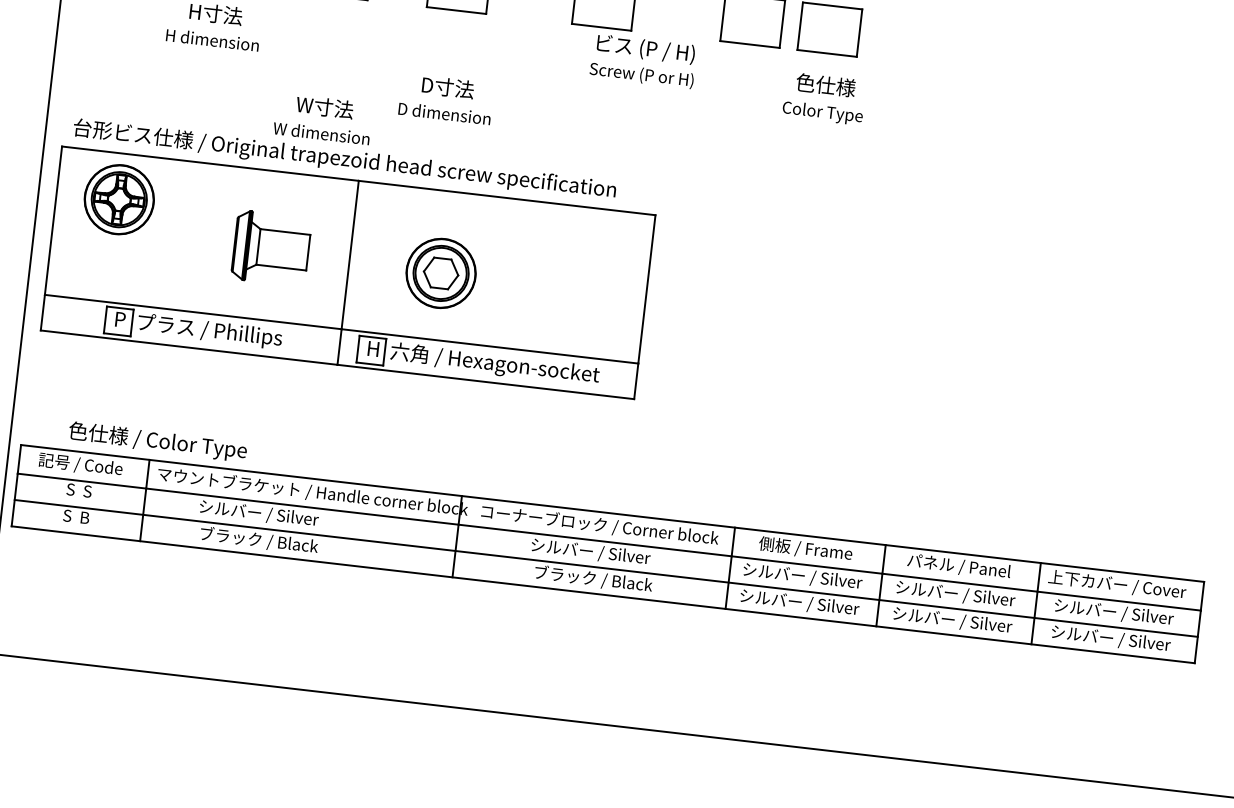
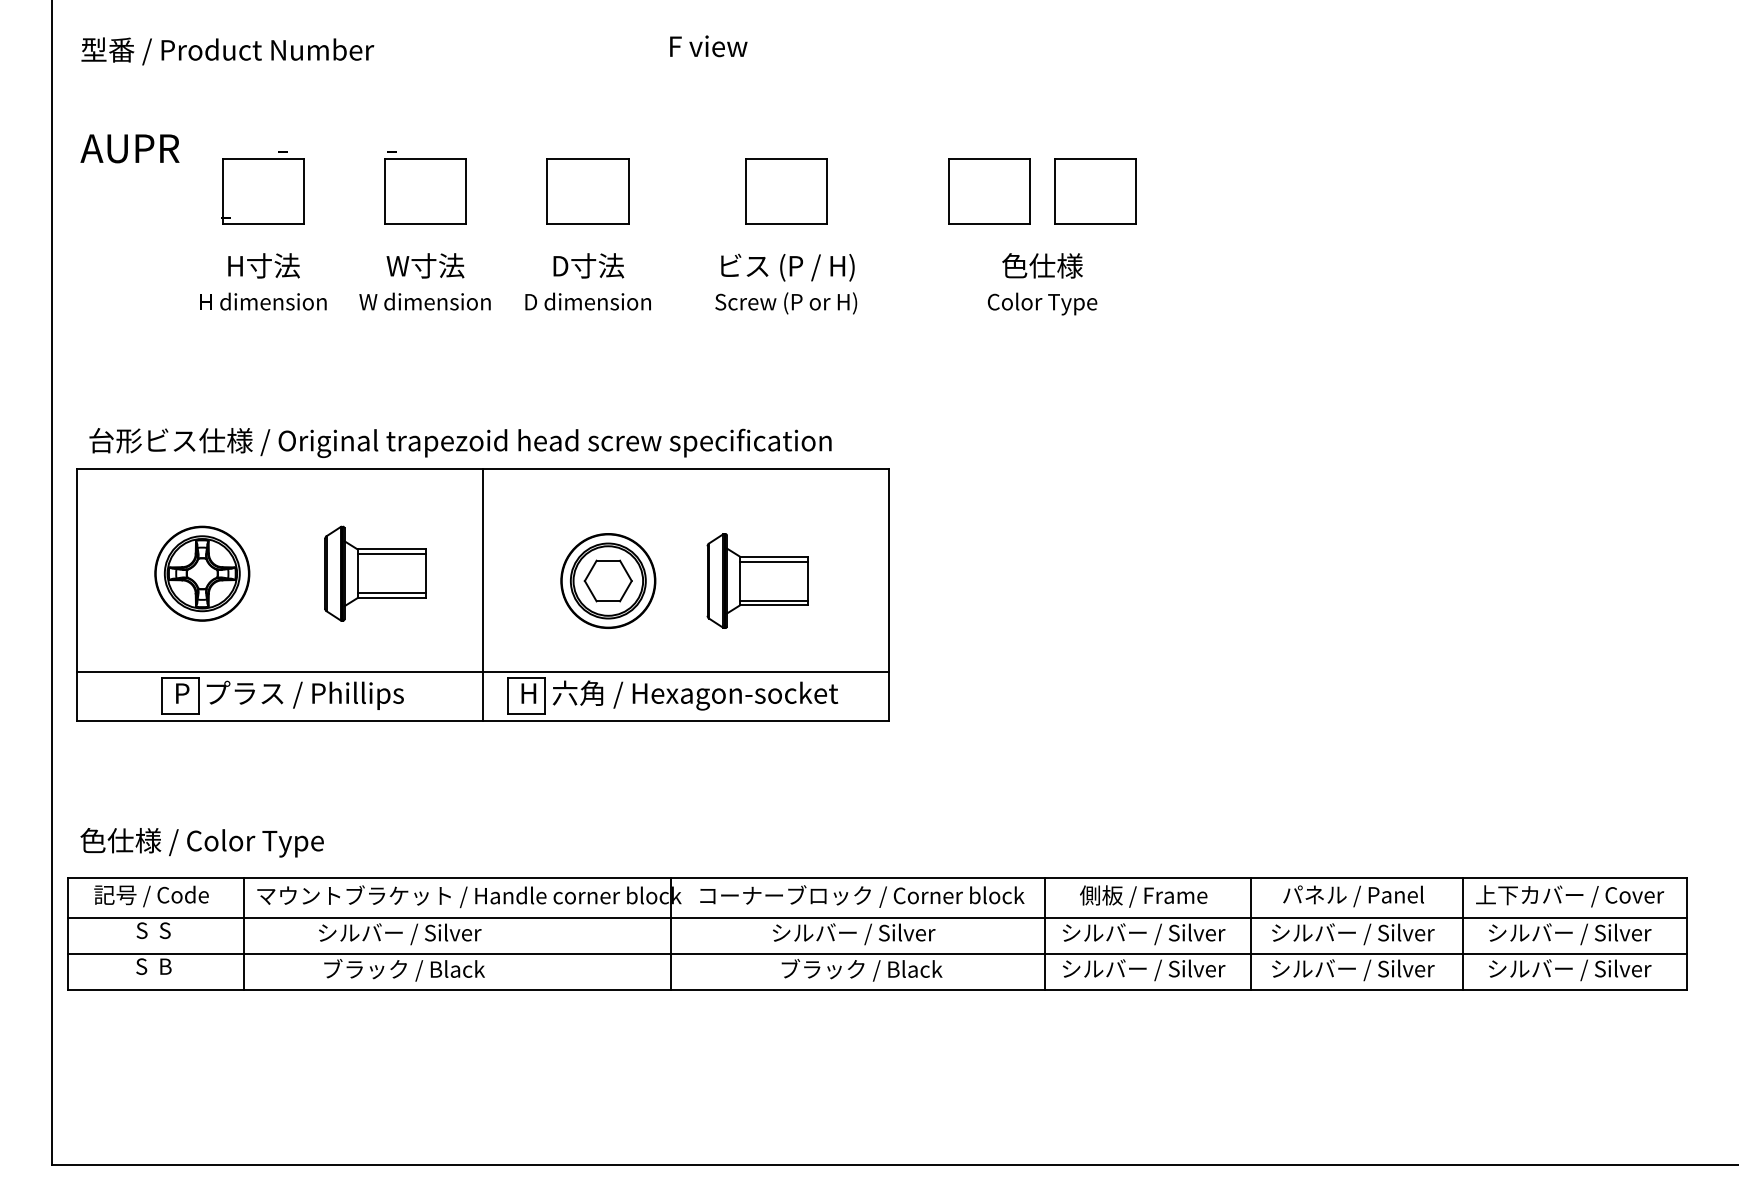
text: (643, 60) -> (786, 283), moved
text: (445, 98) -> (587, 281), moved
text: (824, 98) -> (1042, 284), moved
text: (322, 118) -> (424, 281), moved
part: (119, 199) -> (202, 573), moved
line: (284, 235) -> (391, 554), added
line: (281, 264) -> (391, 593), added
part: (550, 285) -> (757, 580), added
text: (157, 441) -> (201, 842), moved

